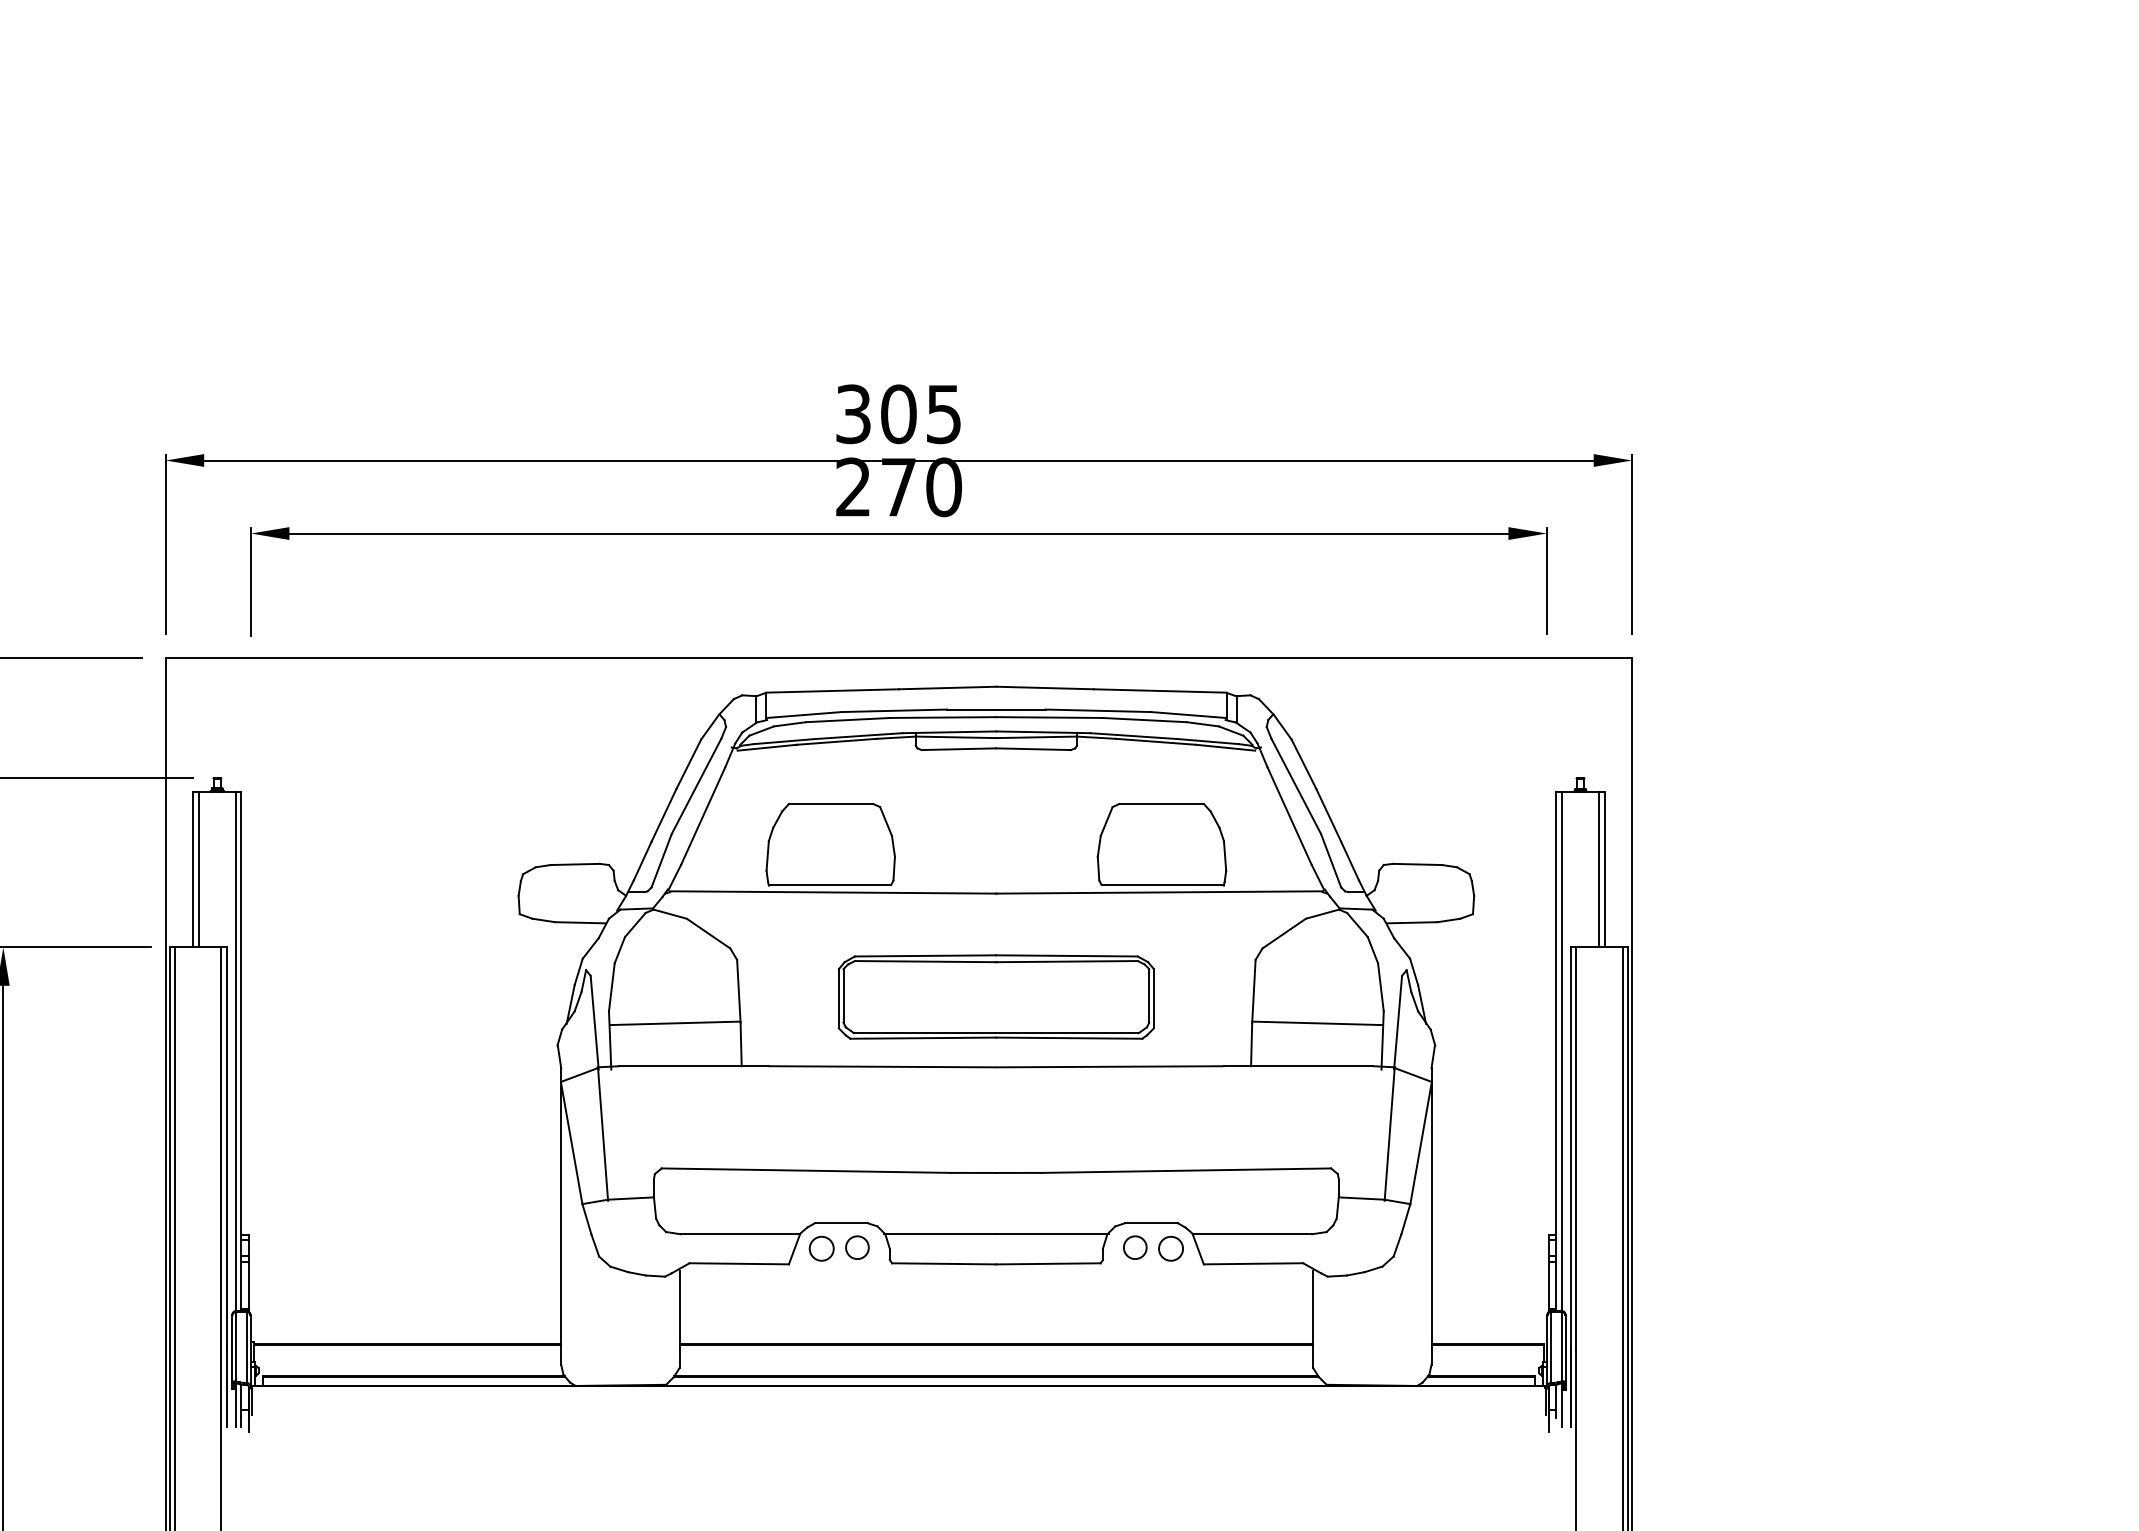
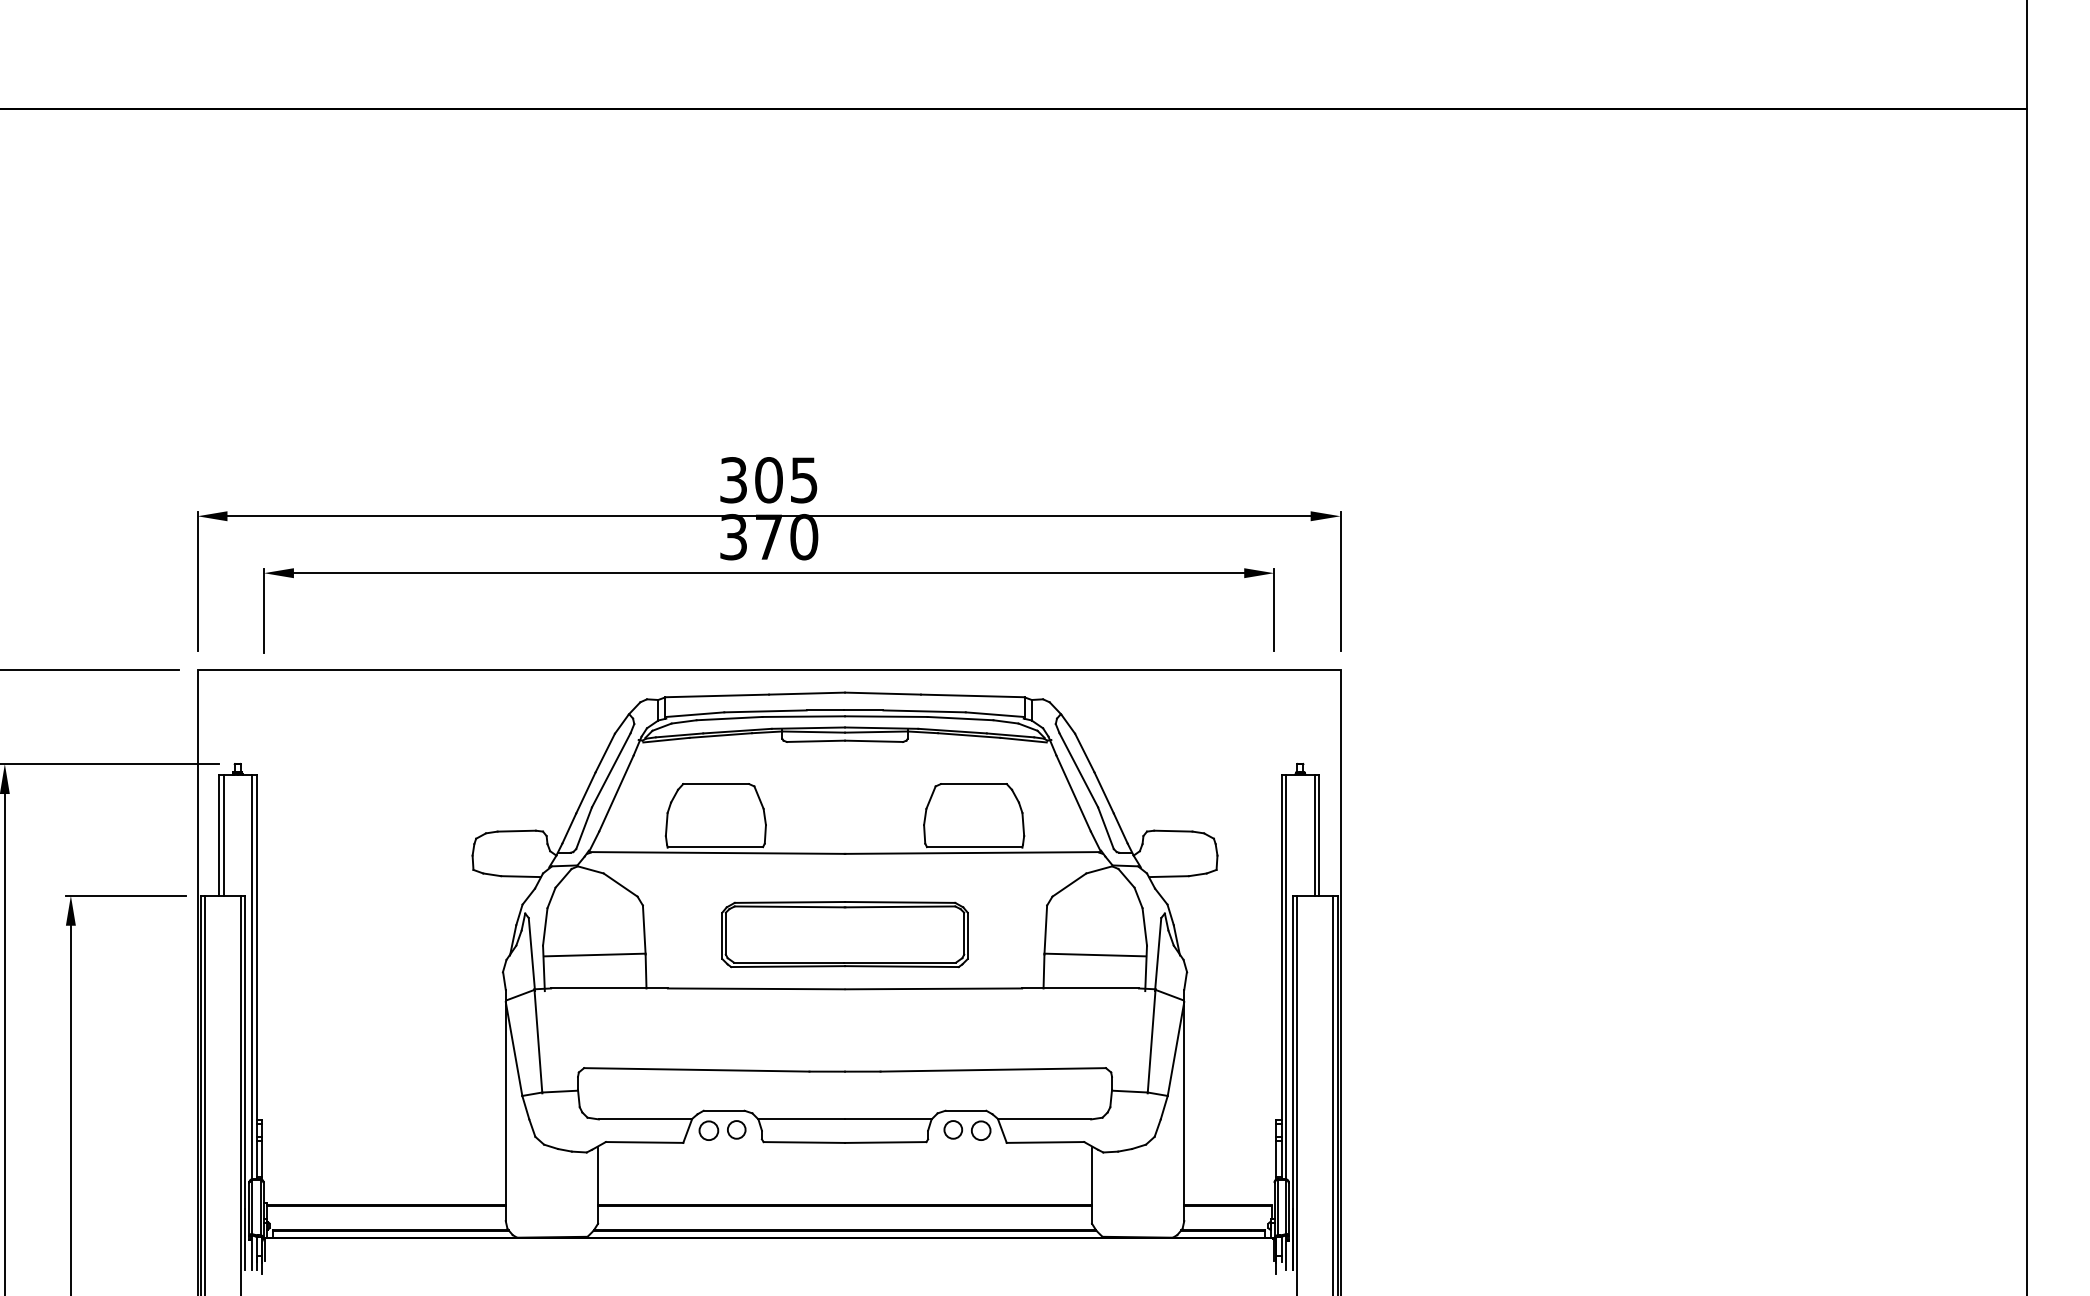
text: (853, 487) -> (733, 537), 270 -> 370

